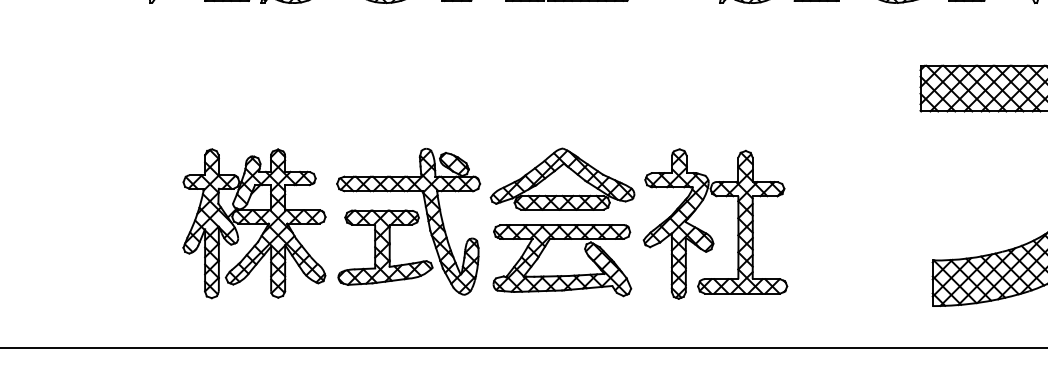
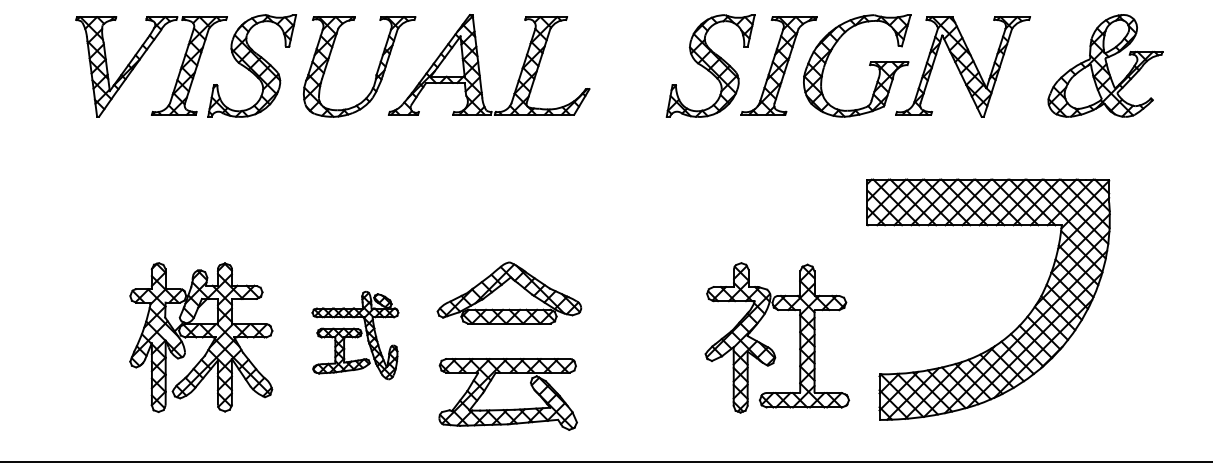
part: (408, 221) -> (355, 335), size x0.6
part: (708, 233) -> (770, 347), moved
part: (561, 275) -> (507, 409), moved

